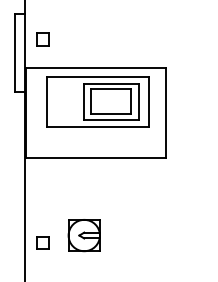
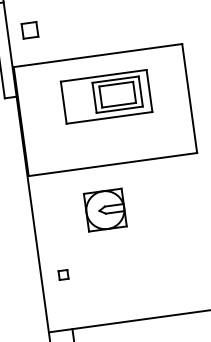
part: (97, 101) -> (105, 96), size x0.7
part: (83, 235) -> (104, 210), moved
part: (42, 242) -> (62, 274), size x0.6

